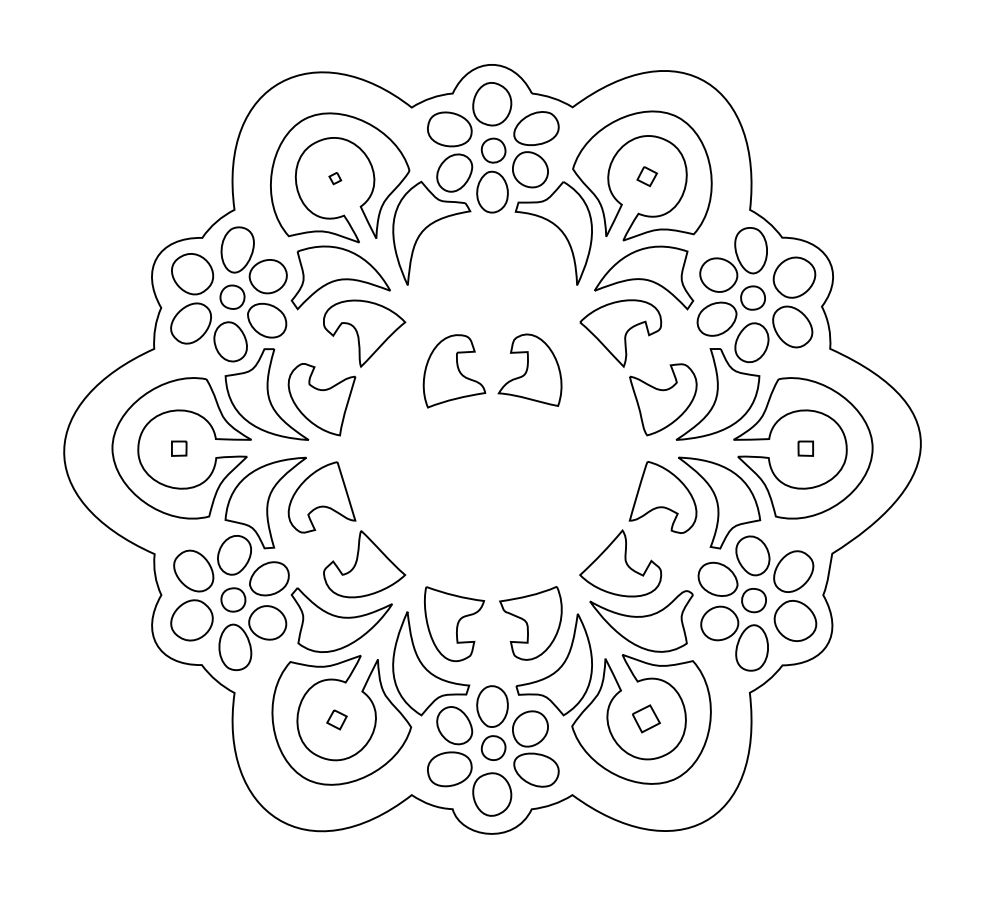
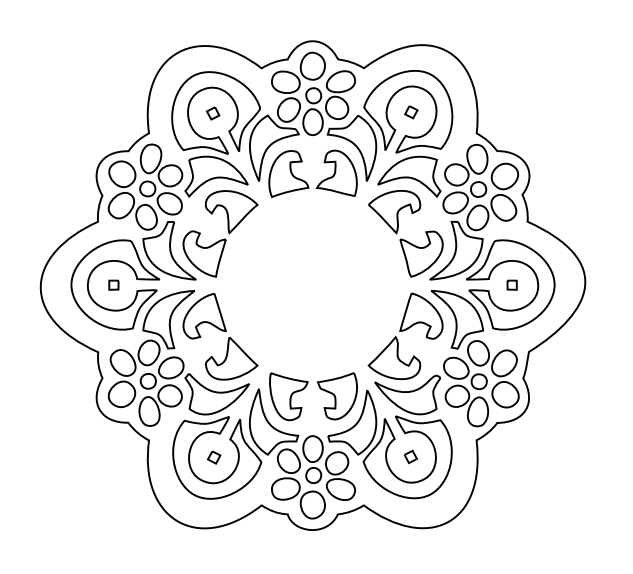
part: (334, 178) -> (212, 113), size x1.67
part: (482, 383) -> (306, 181), moved
part: (645, 718) -> (410, 456), size x0.71

